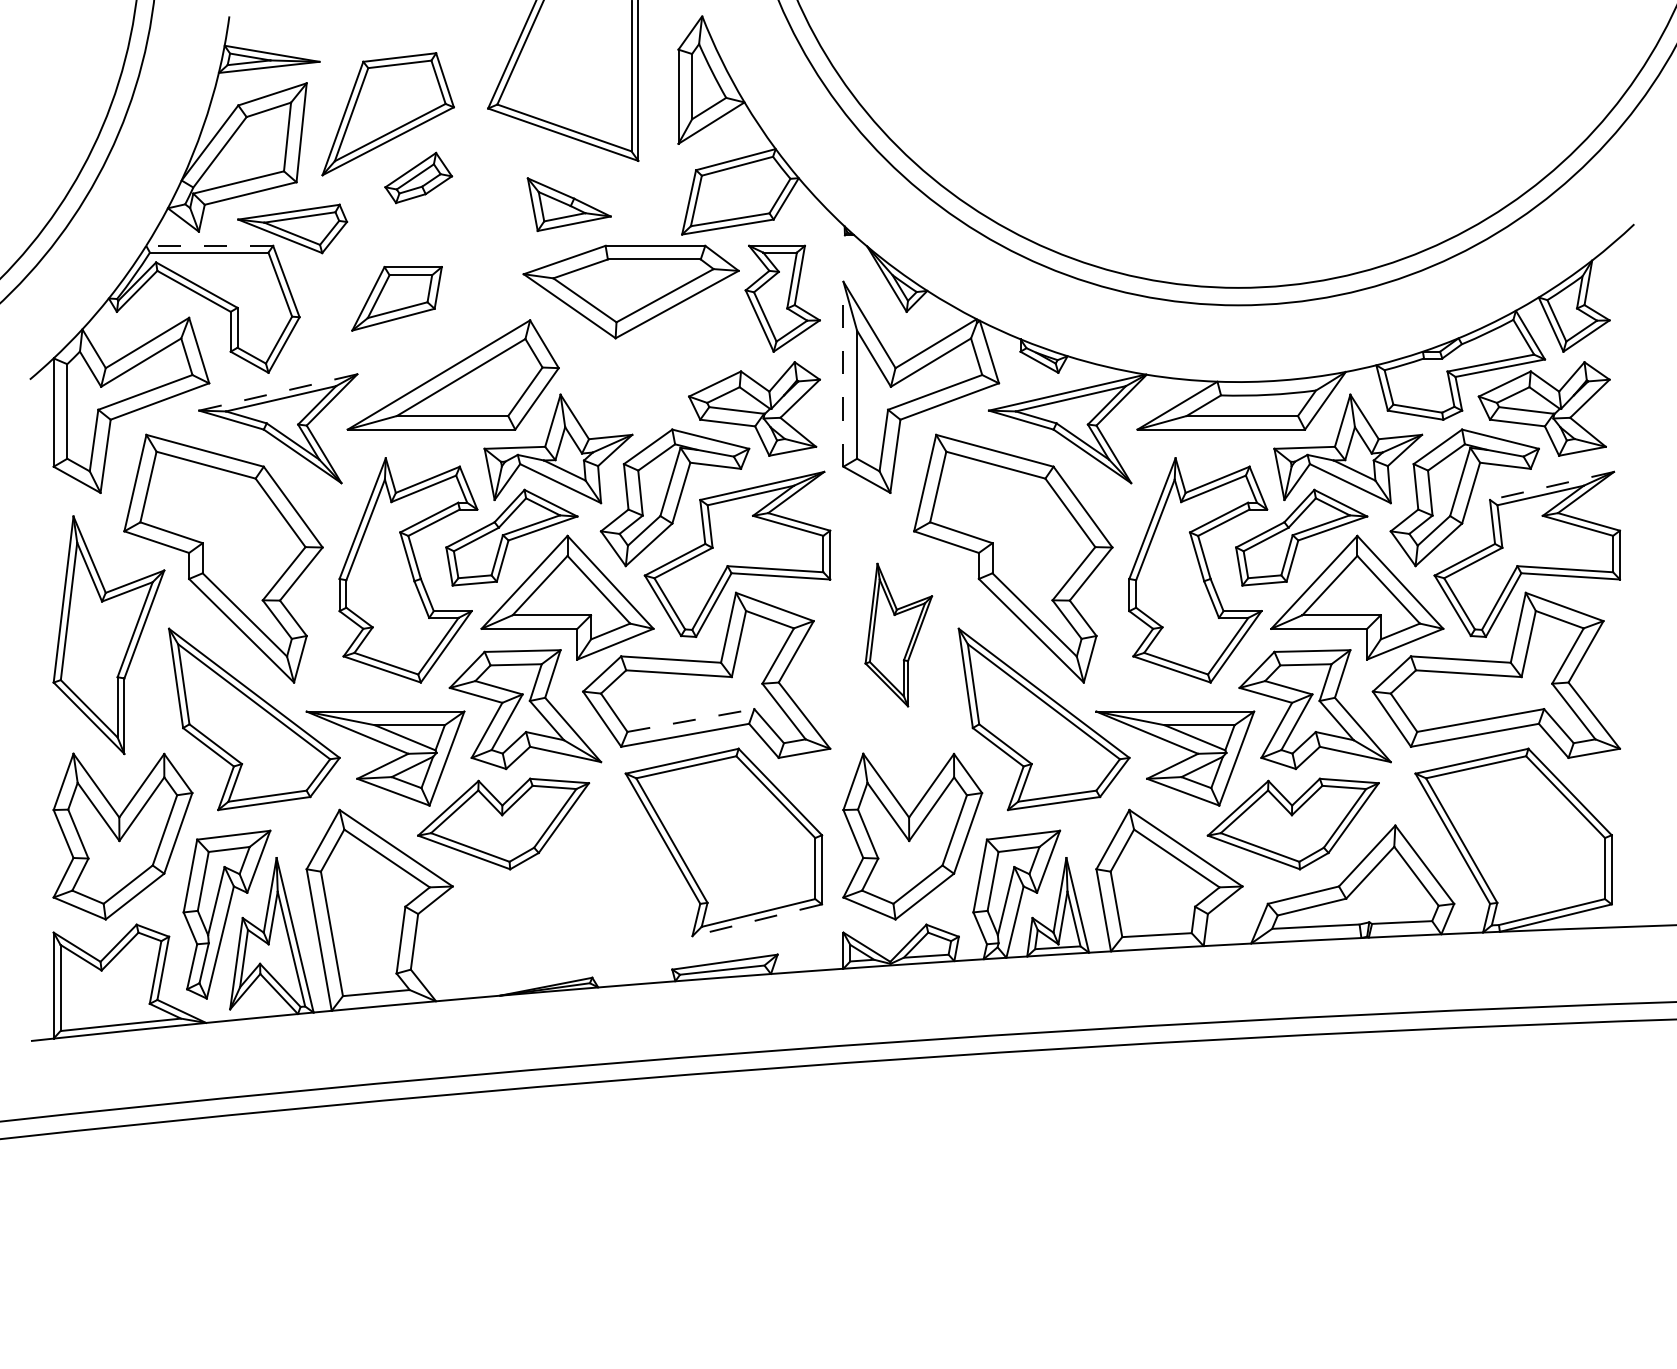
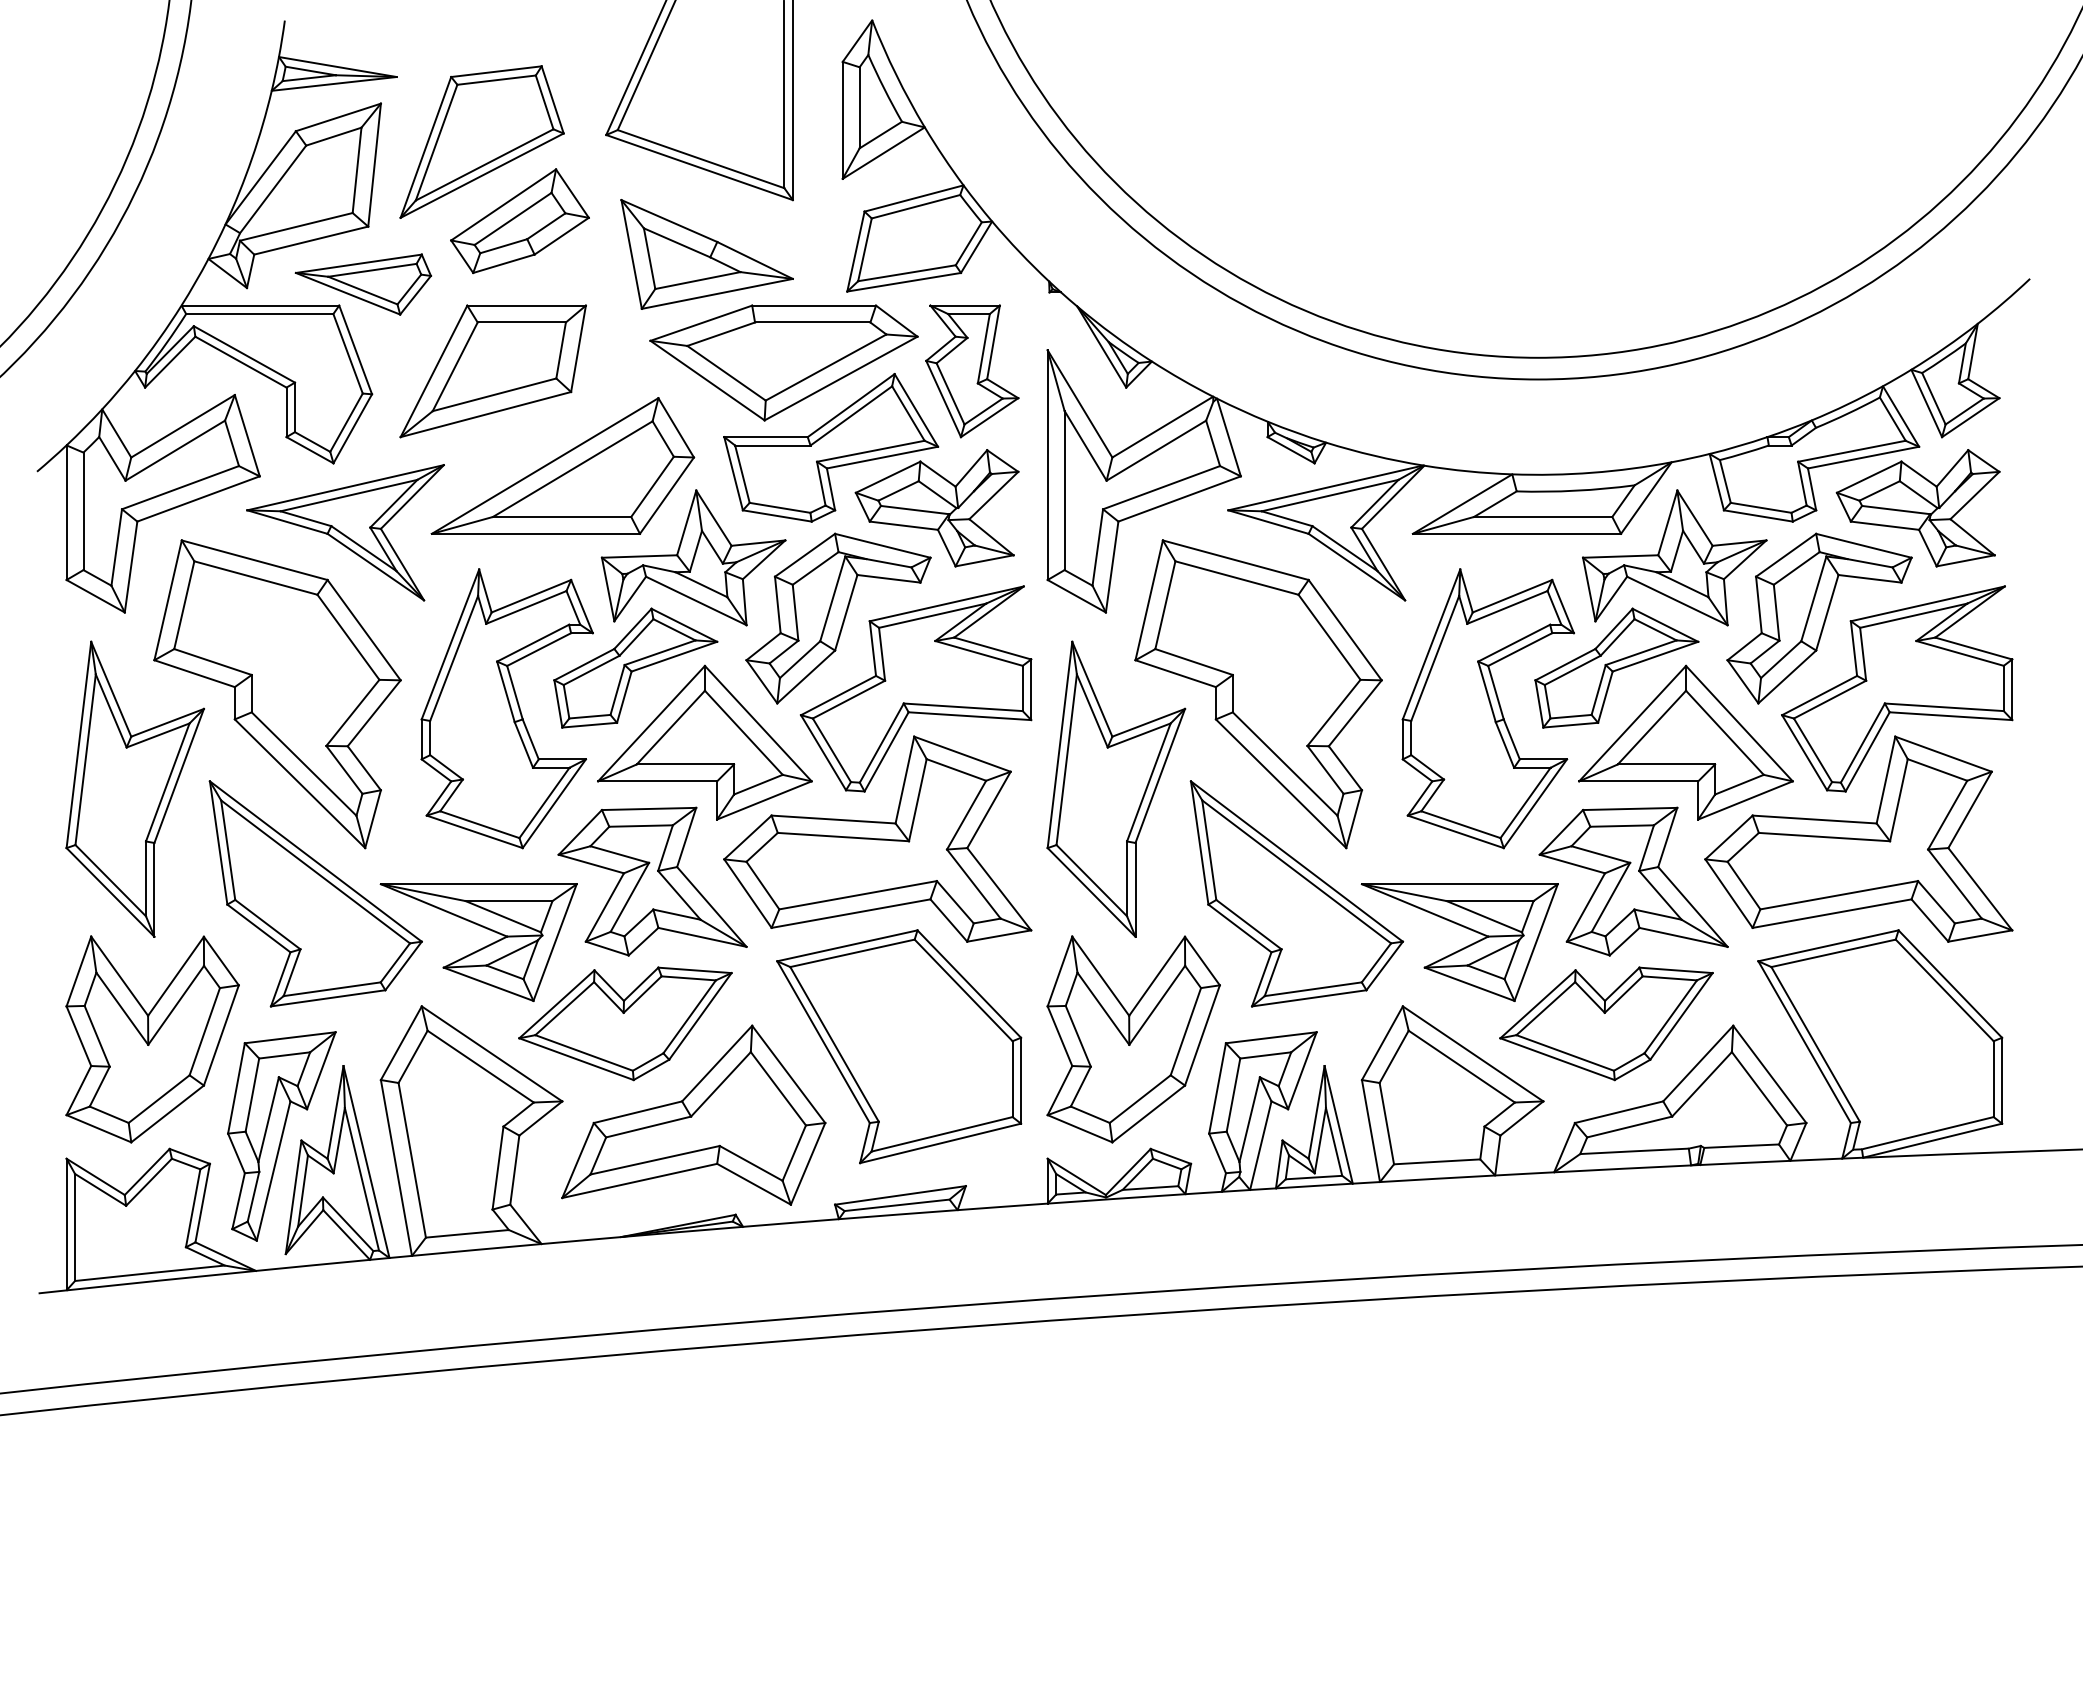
part: (418, 178) -> (519, 221), size x1.67
part: (568, 204) -> (706, 254), size x1.67
line: (209, 245) -> (260, 305), dashed -> solid
part: (396, 298) -> (492, 371), size x1.67
part: (669, 360) -> (831, 447), added
line: (843, 374) -> (1047, 465), dashed -> solid
line: (278, 392) -> (345, 487), dashed -> solid
line: (1551, 485) -> (1927, 603), dashed -> solid
part: (898, 634) -> (1116, 788), size x1.67
line: (691, 720) -> (858, 895), dashed -> solid
part: (558, 897) -> (693, 1114), added
line: (757, 920) -> (940, 1143), dashed -> solid

